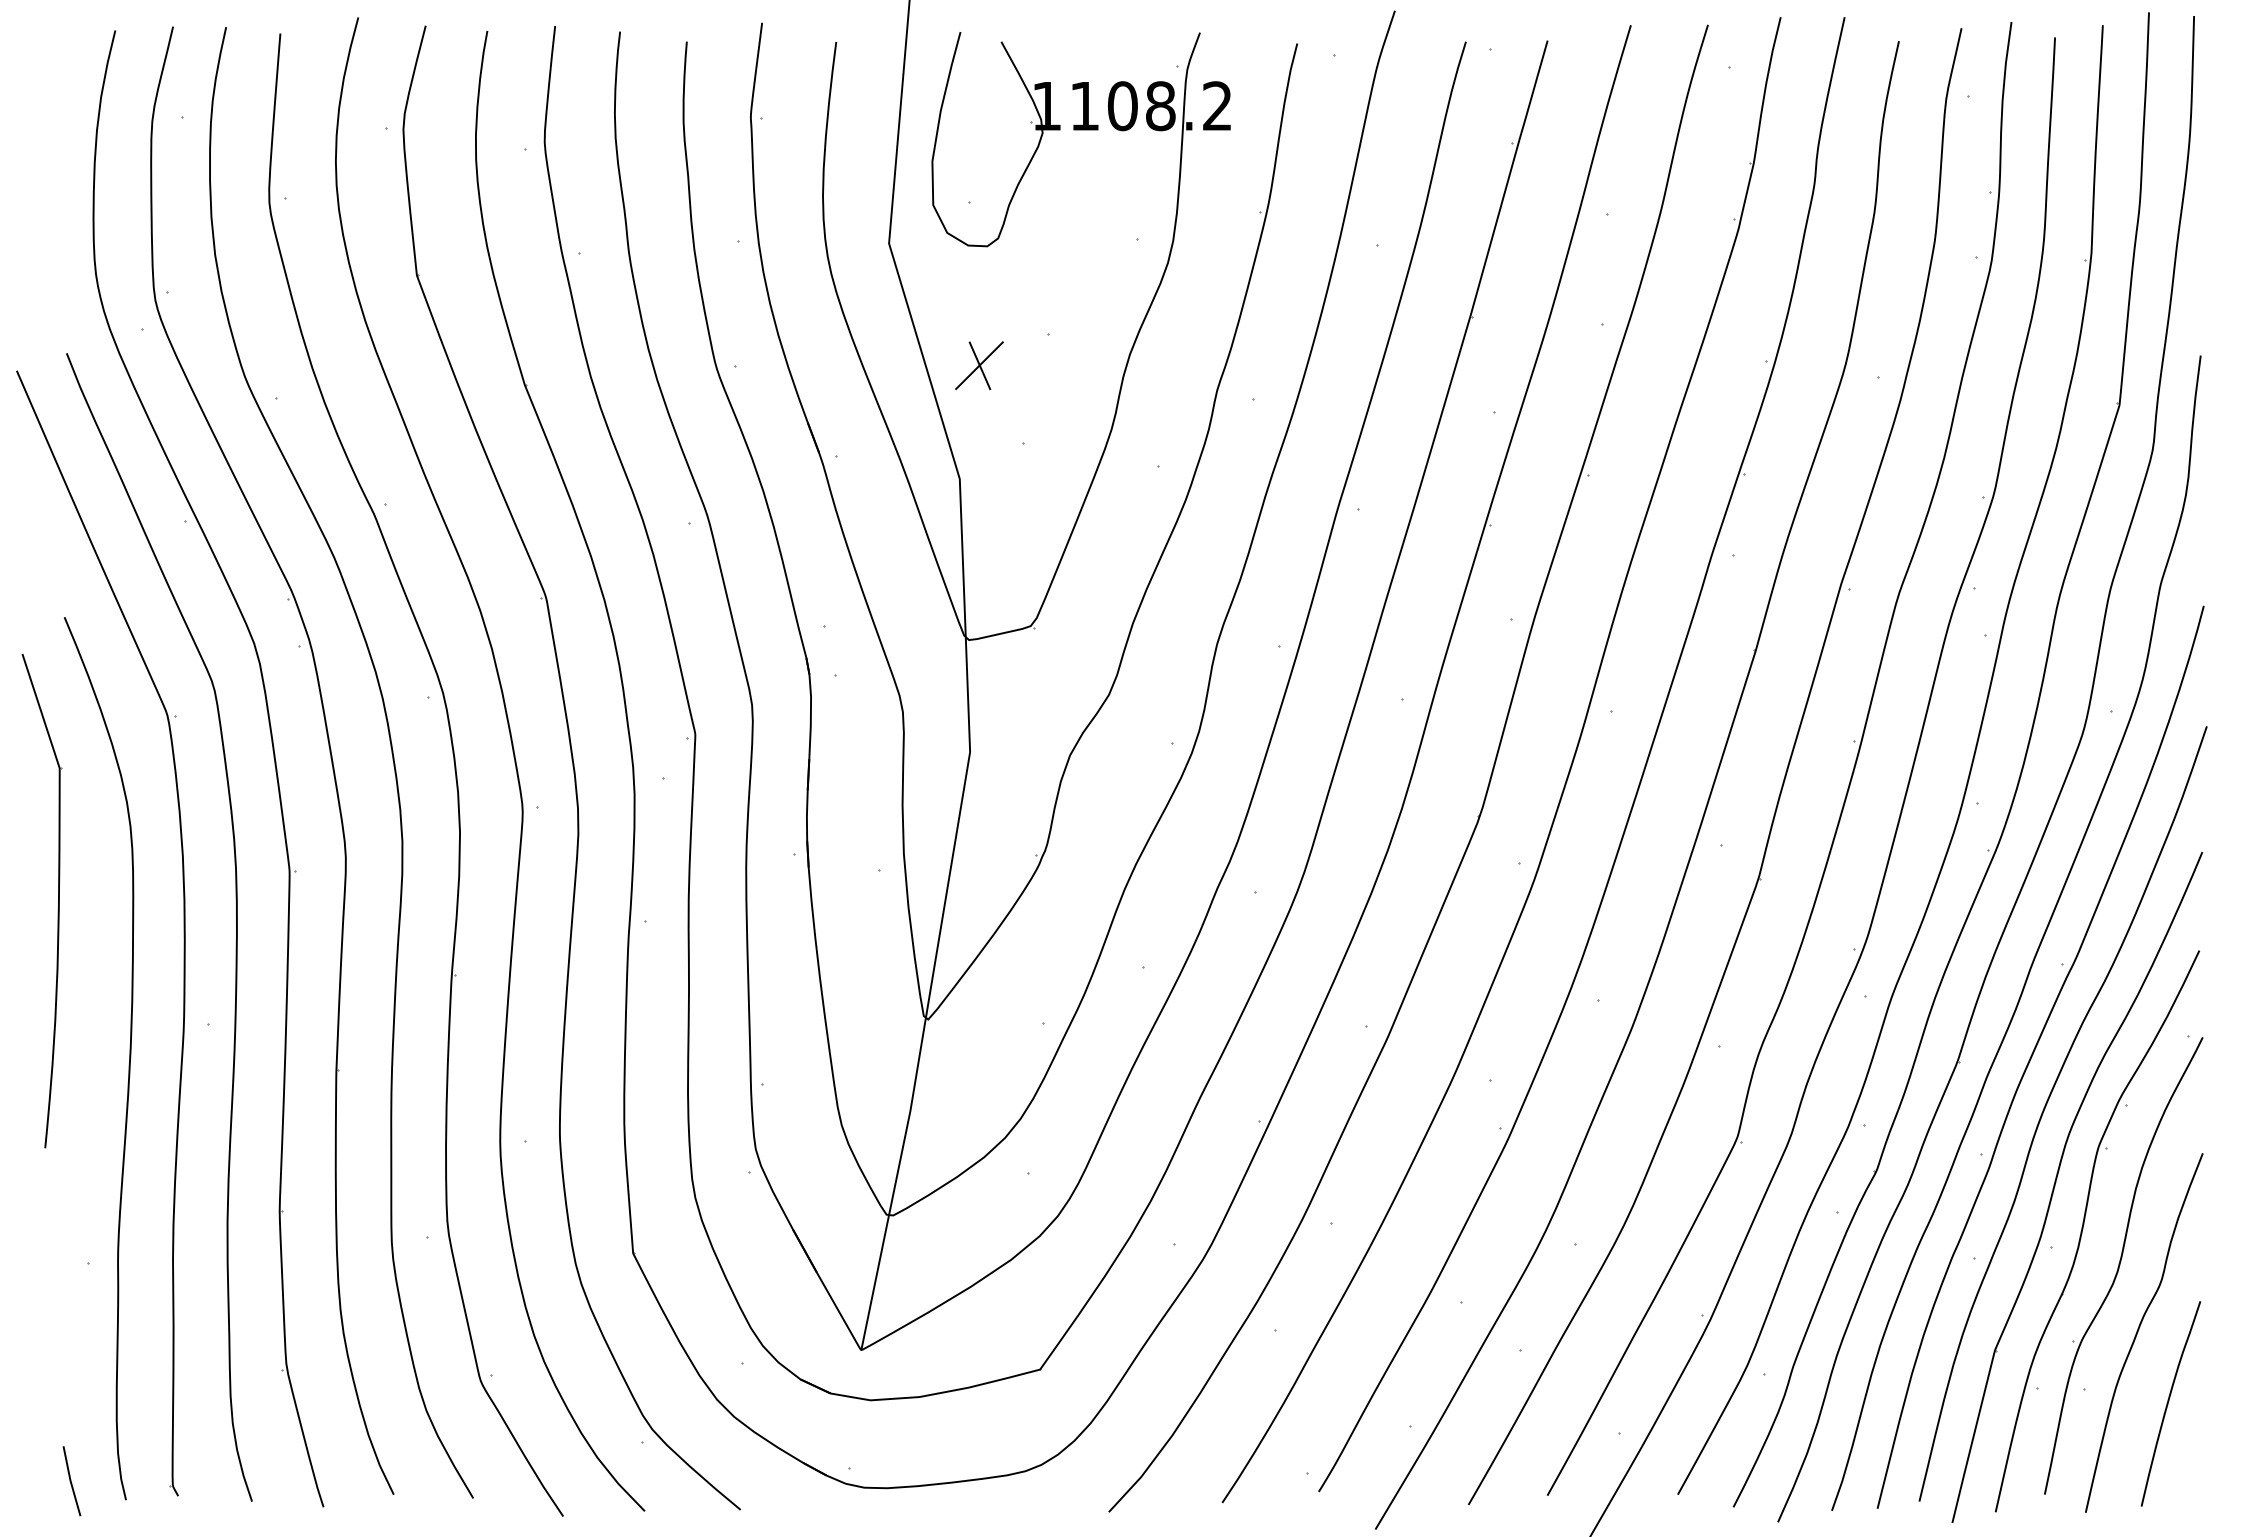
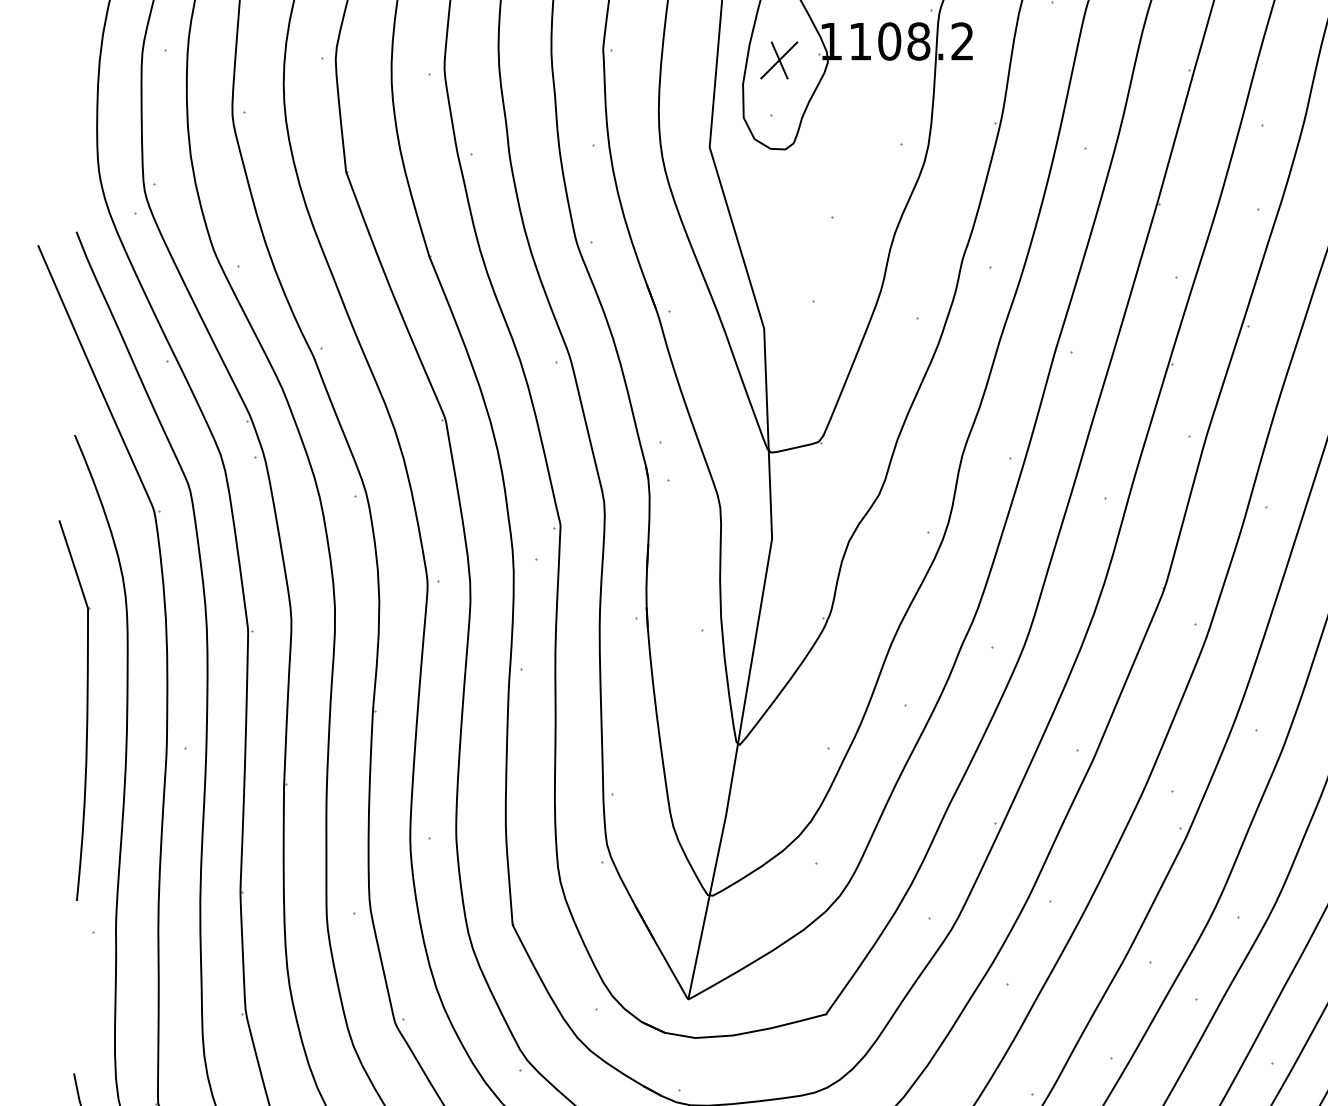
part: (979, 365) -> (779, 60), moved
part: (58, 901) -> (87, 710), moved

